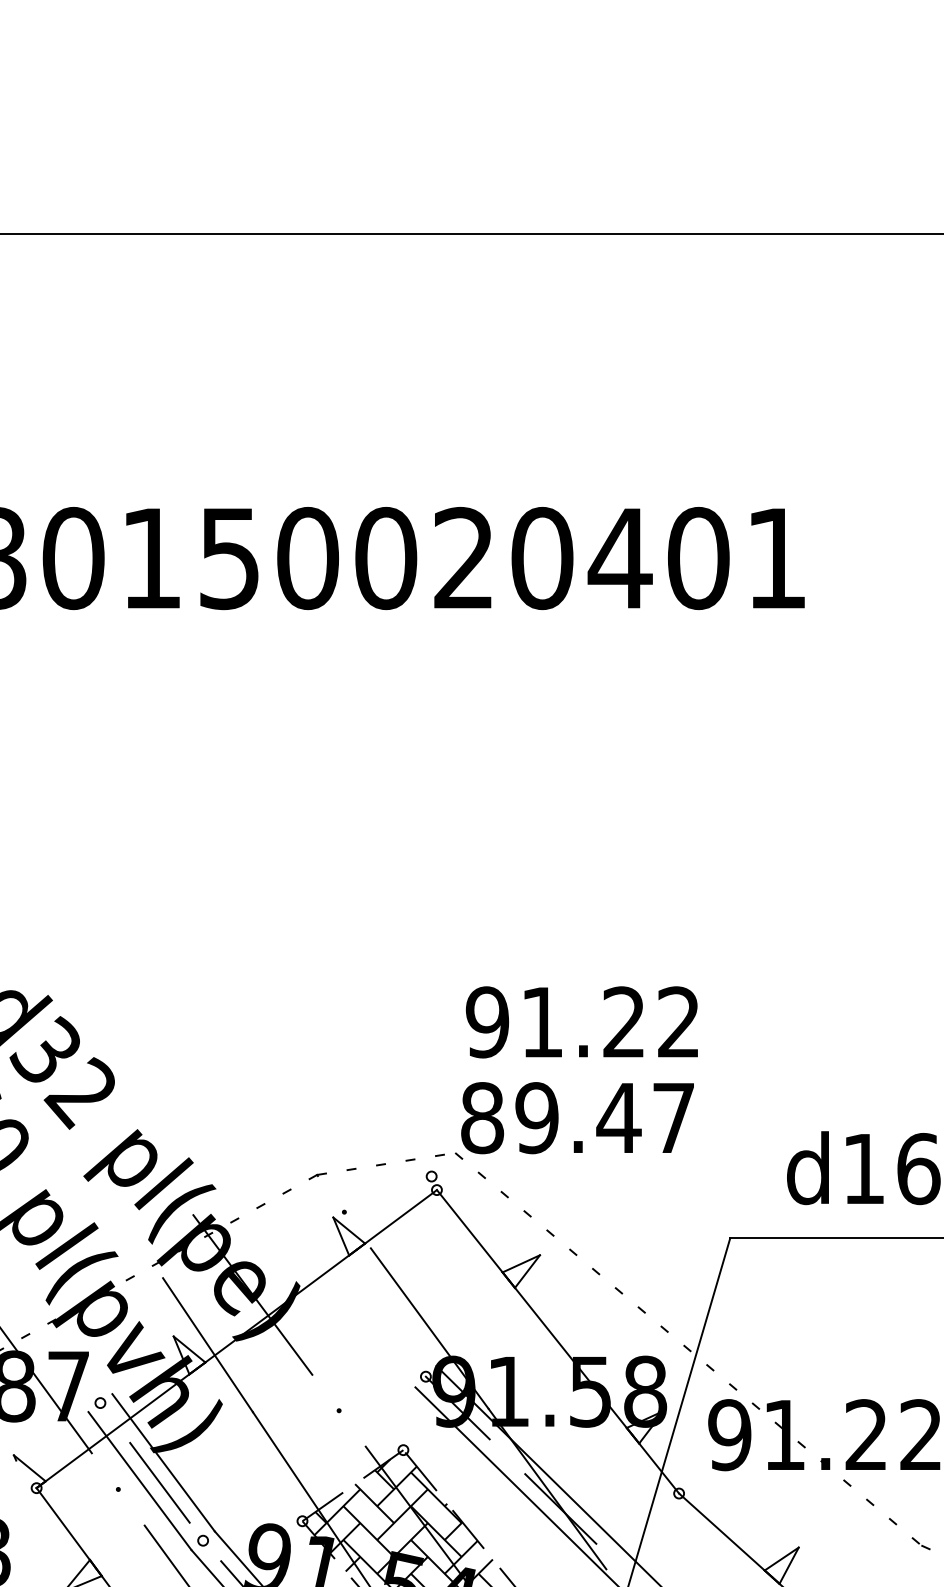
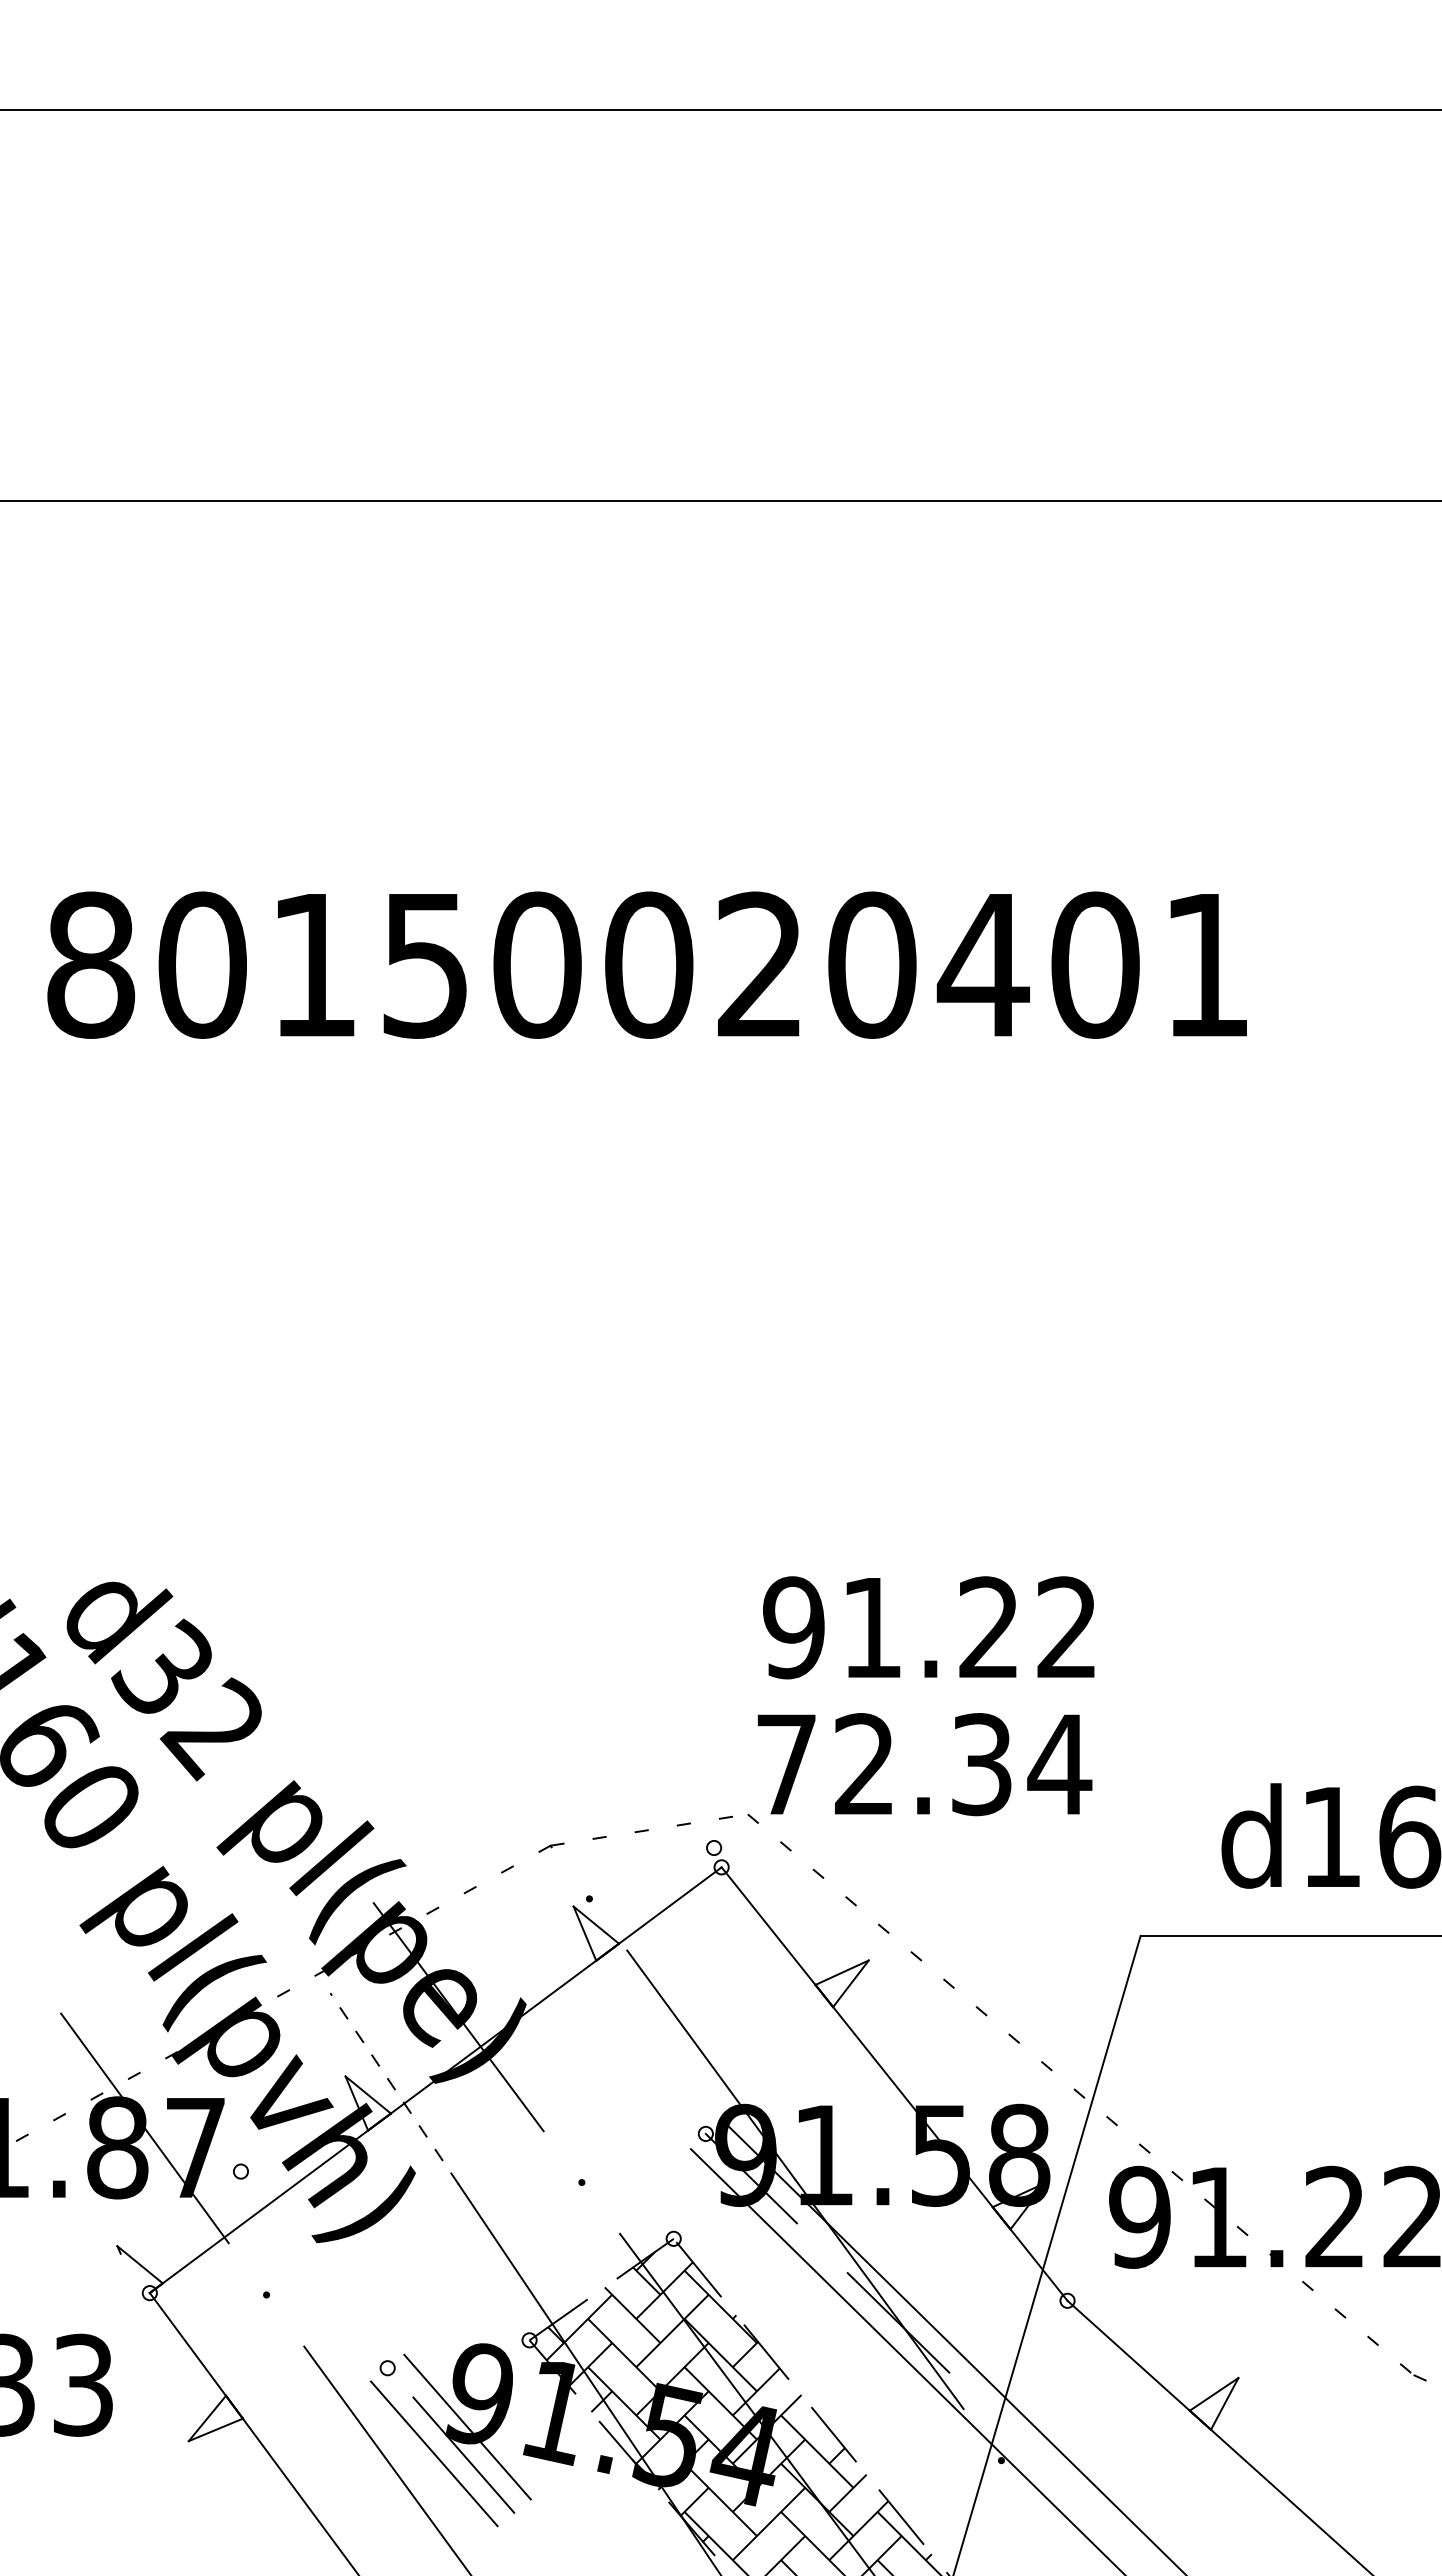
text: (578, 1118) -> (924, 1764), 89.47 -> 72.34
line: (207, 1344) -> (394, 2088), solid -> dashed
line: (163, 1462) -> (331, 2256), removed
line: (140, 1480) -> (297, 2282), removed
line: (159, 1482) -> (325, 2285), removed

